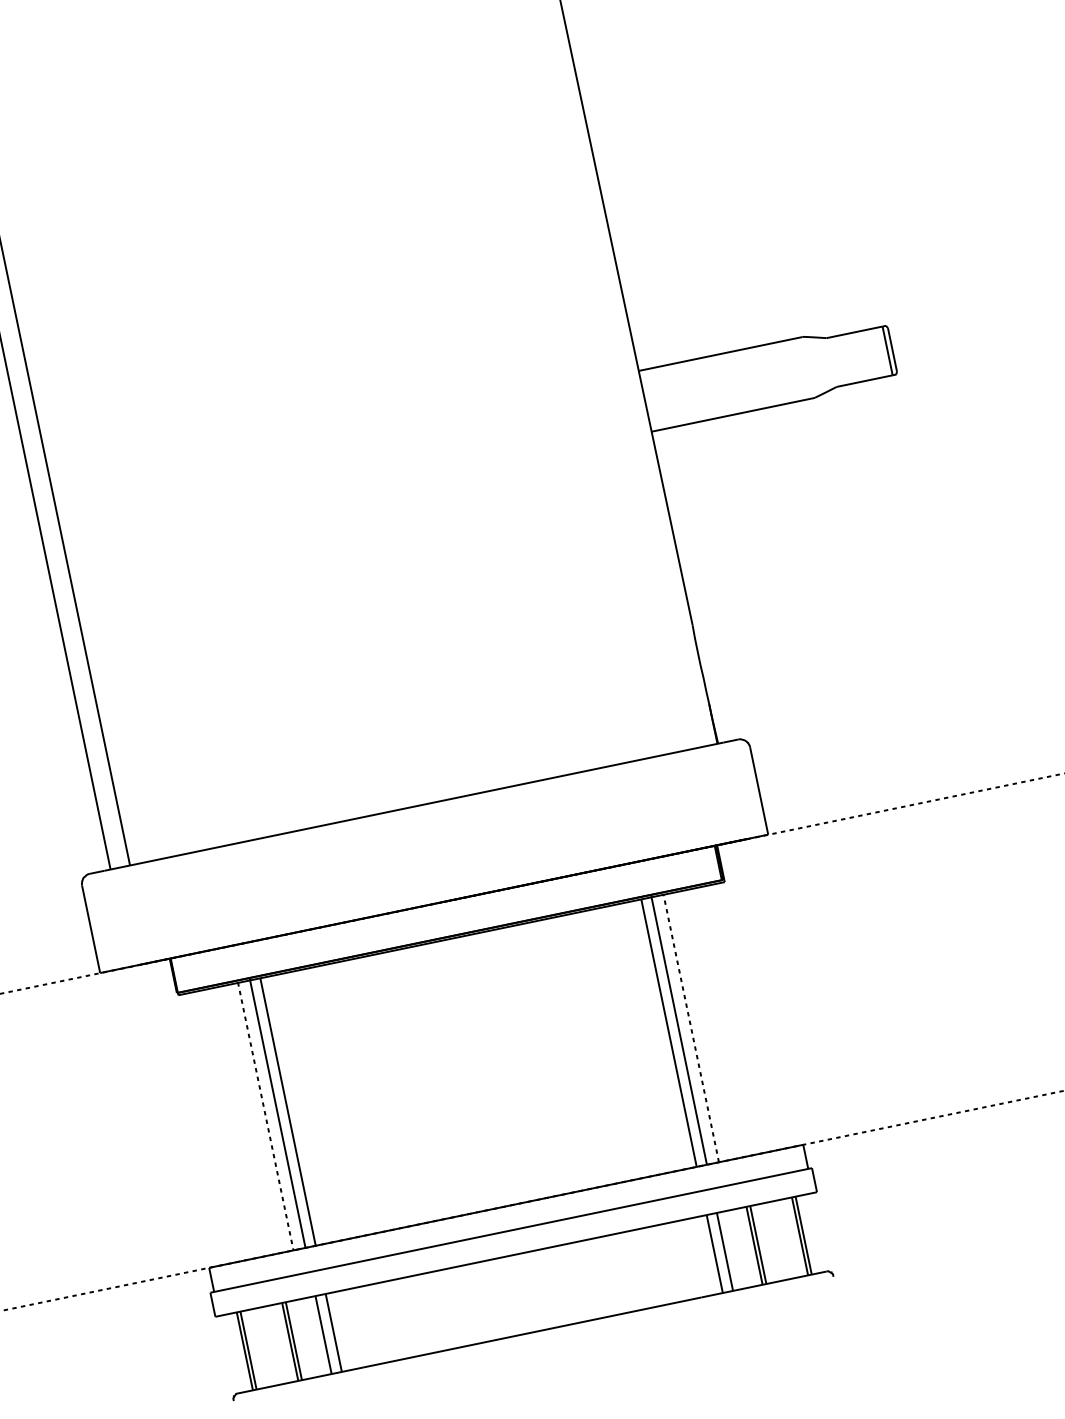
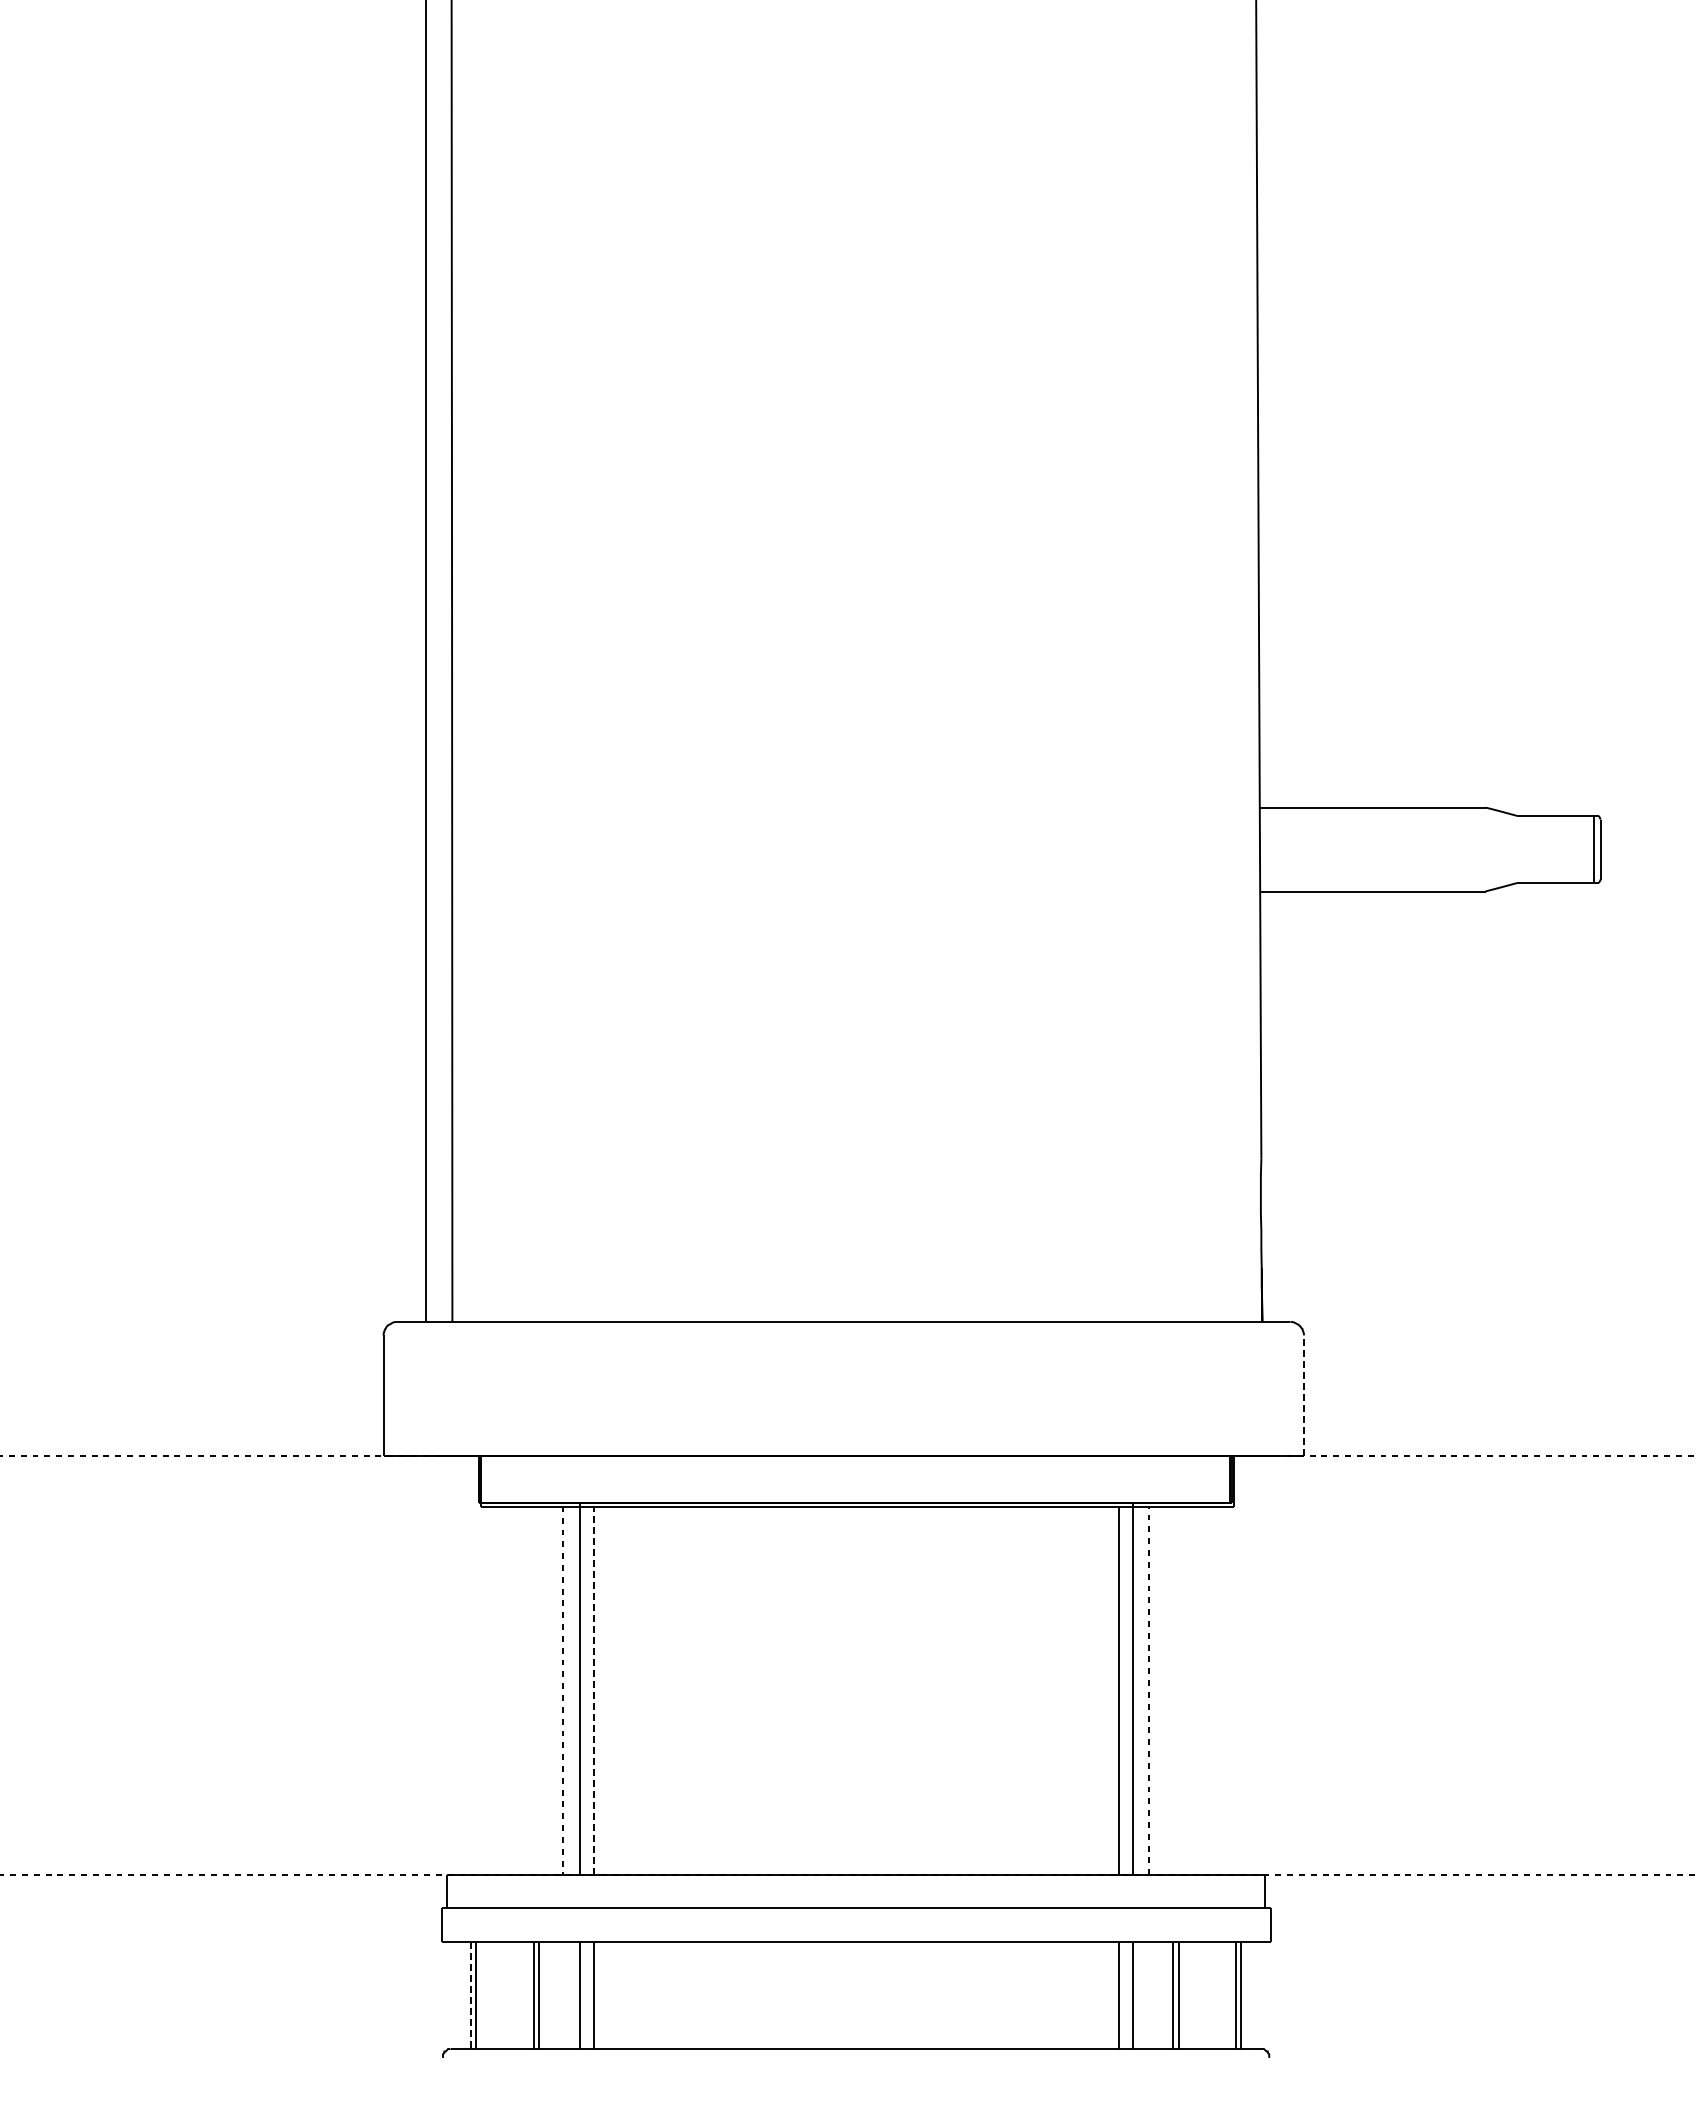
line: (758, 790) -> (1303, 1395), solid -> dashed
line: (287, 1111) -> (593, 1690), solid -> dashed
line: (245, 1351) -> (471, 1995), solid -> dashed

